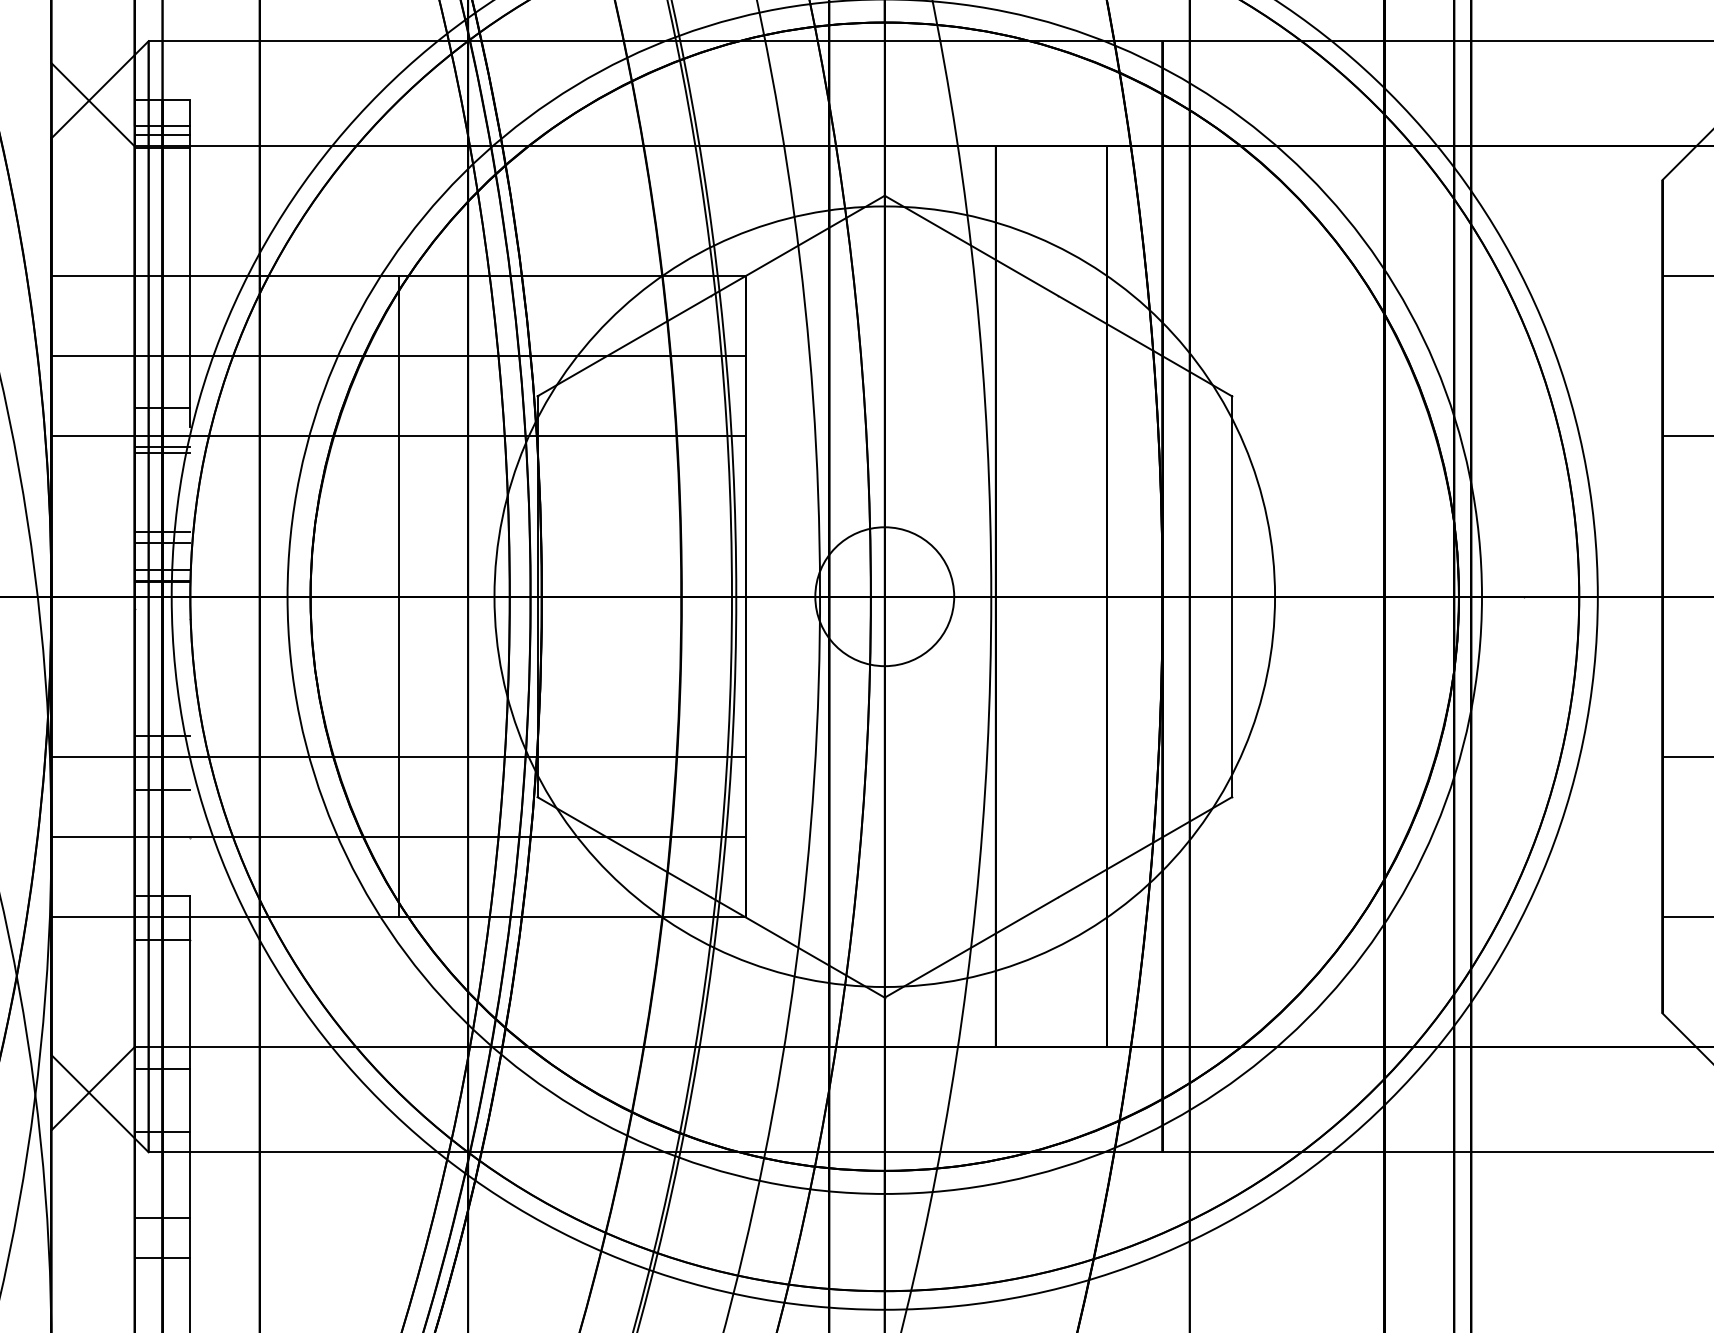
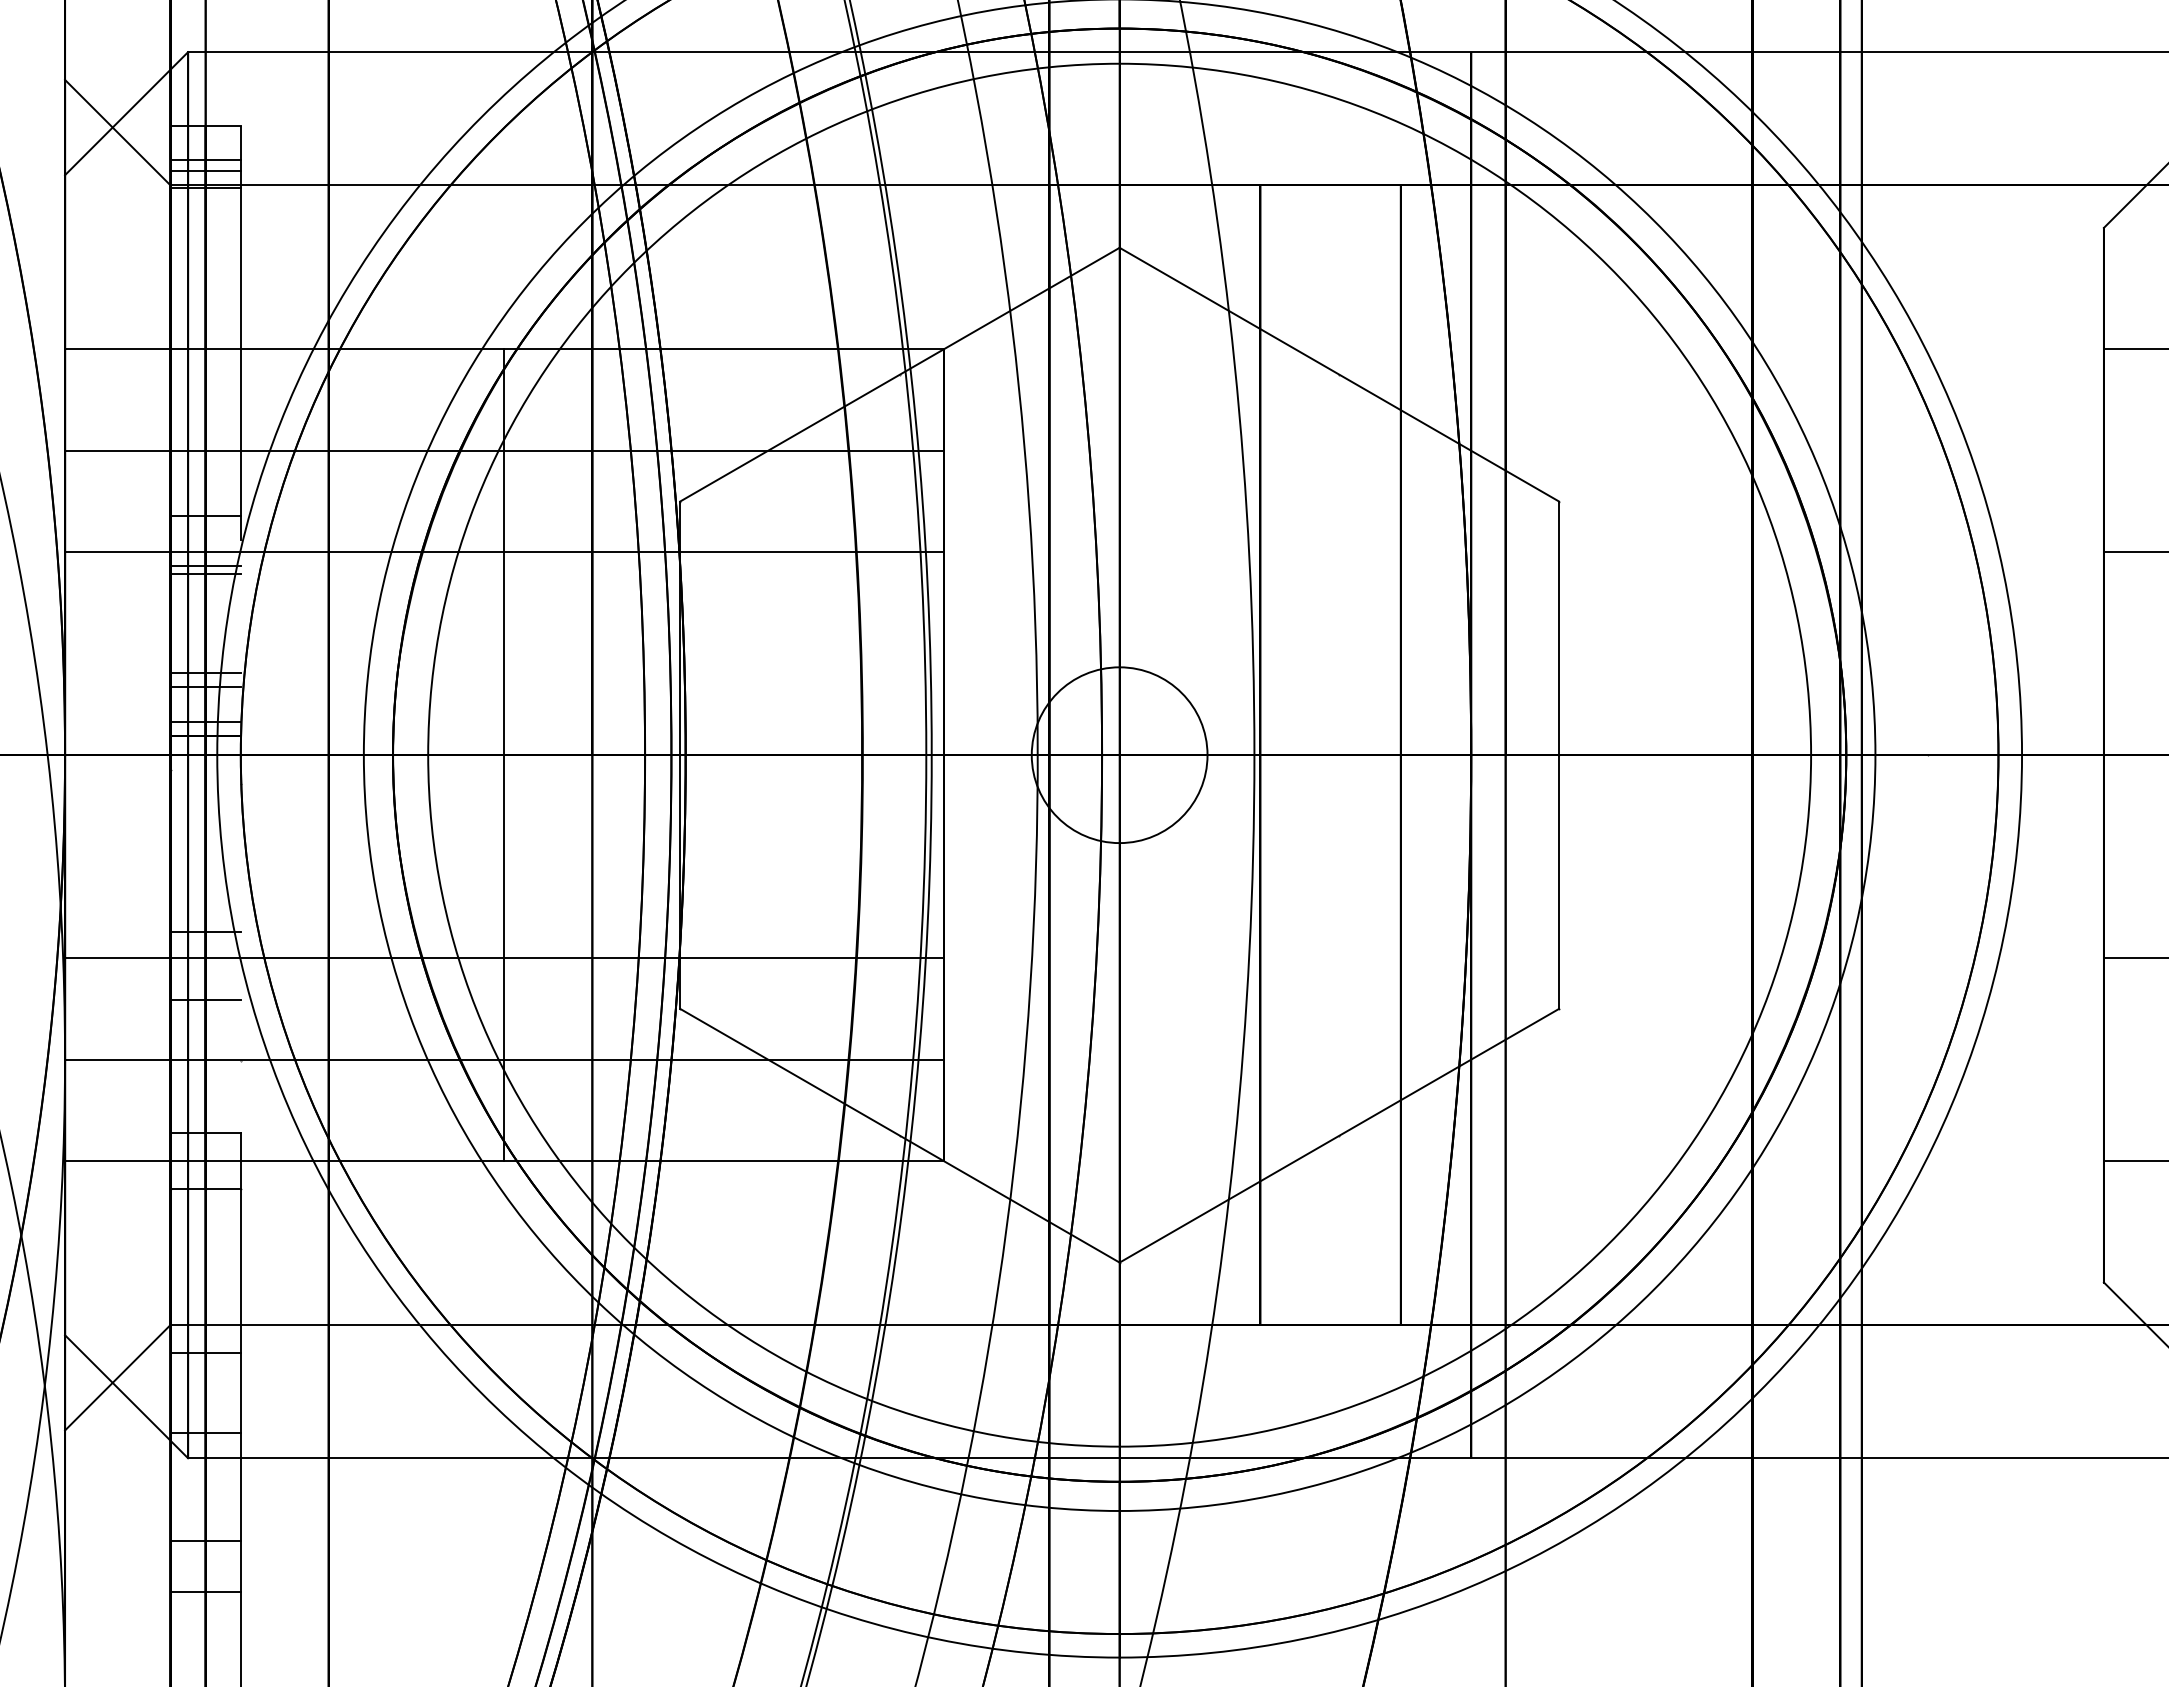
circle: (884, 596) -> (1119, 755), size x1.4

